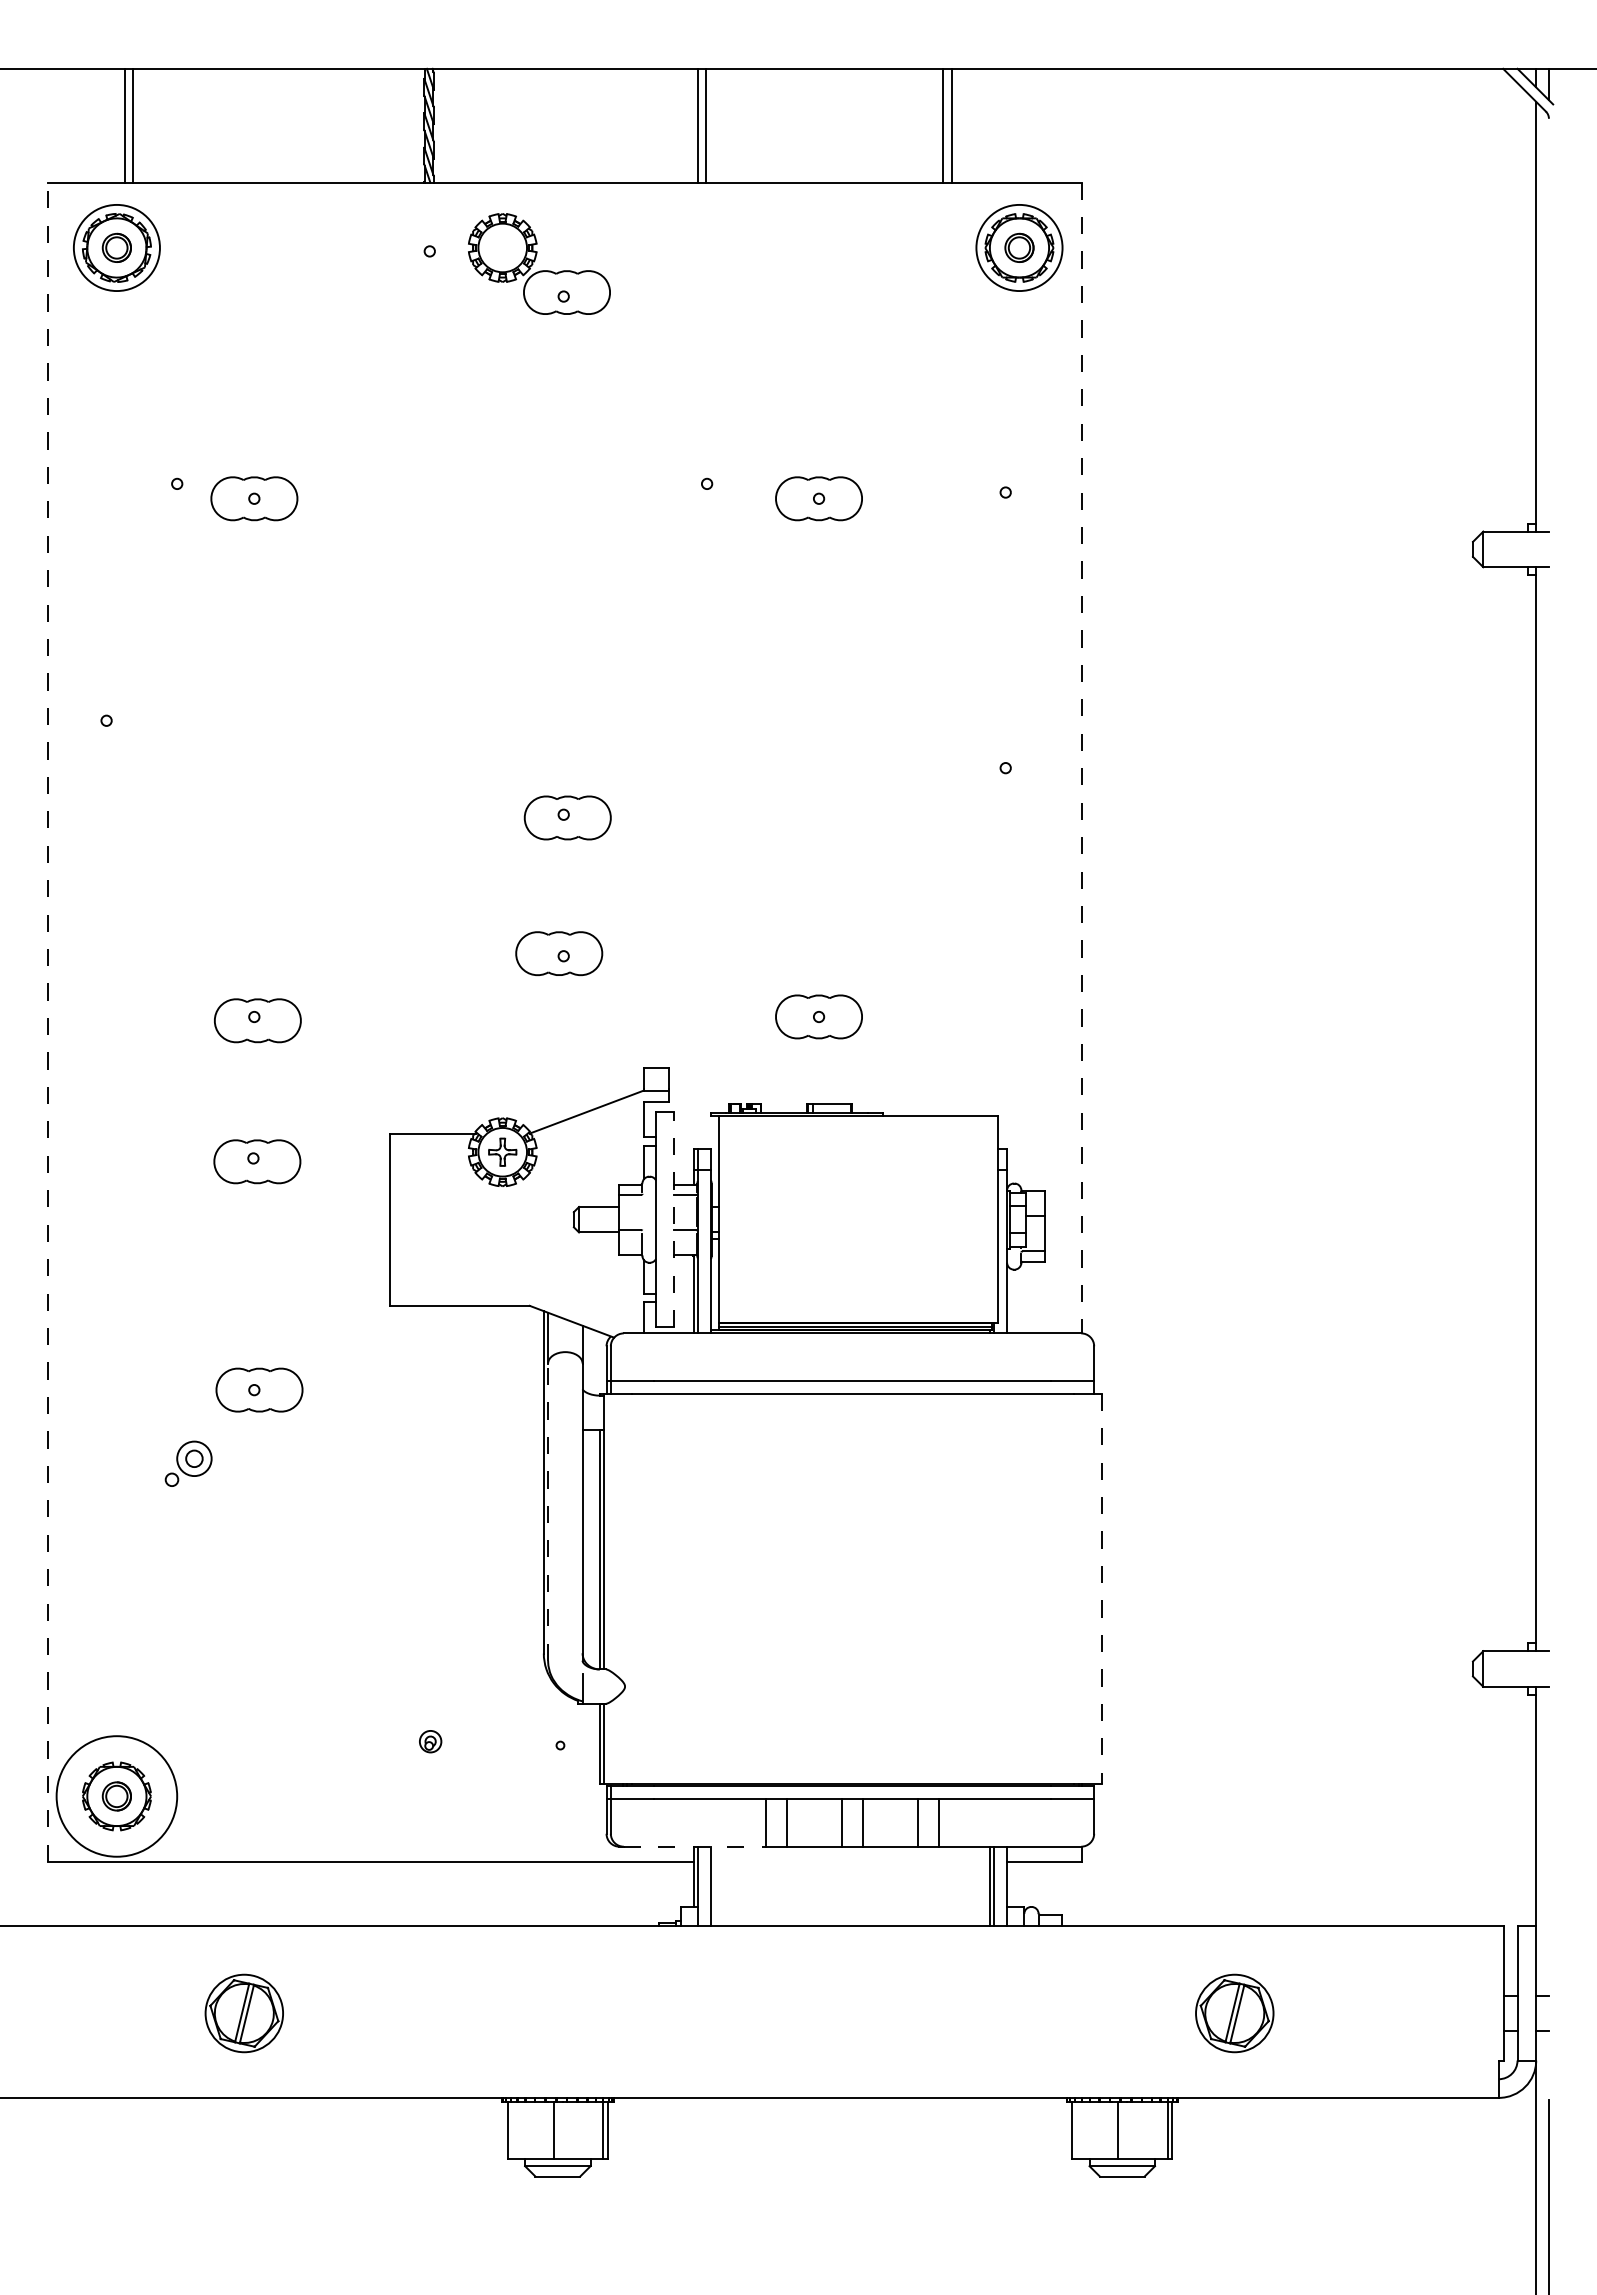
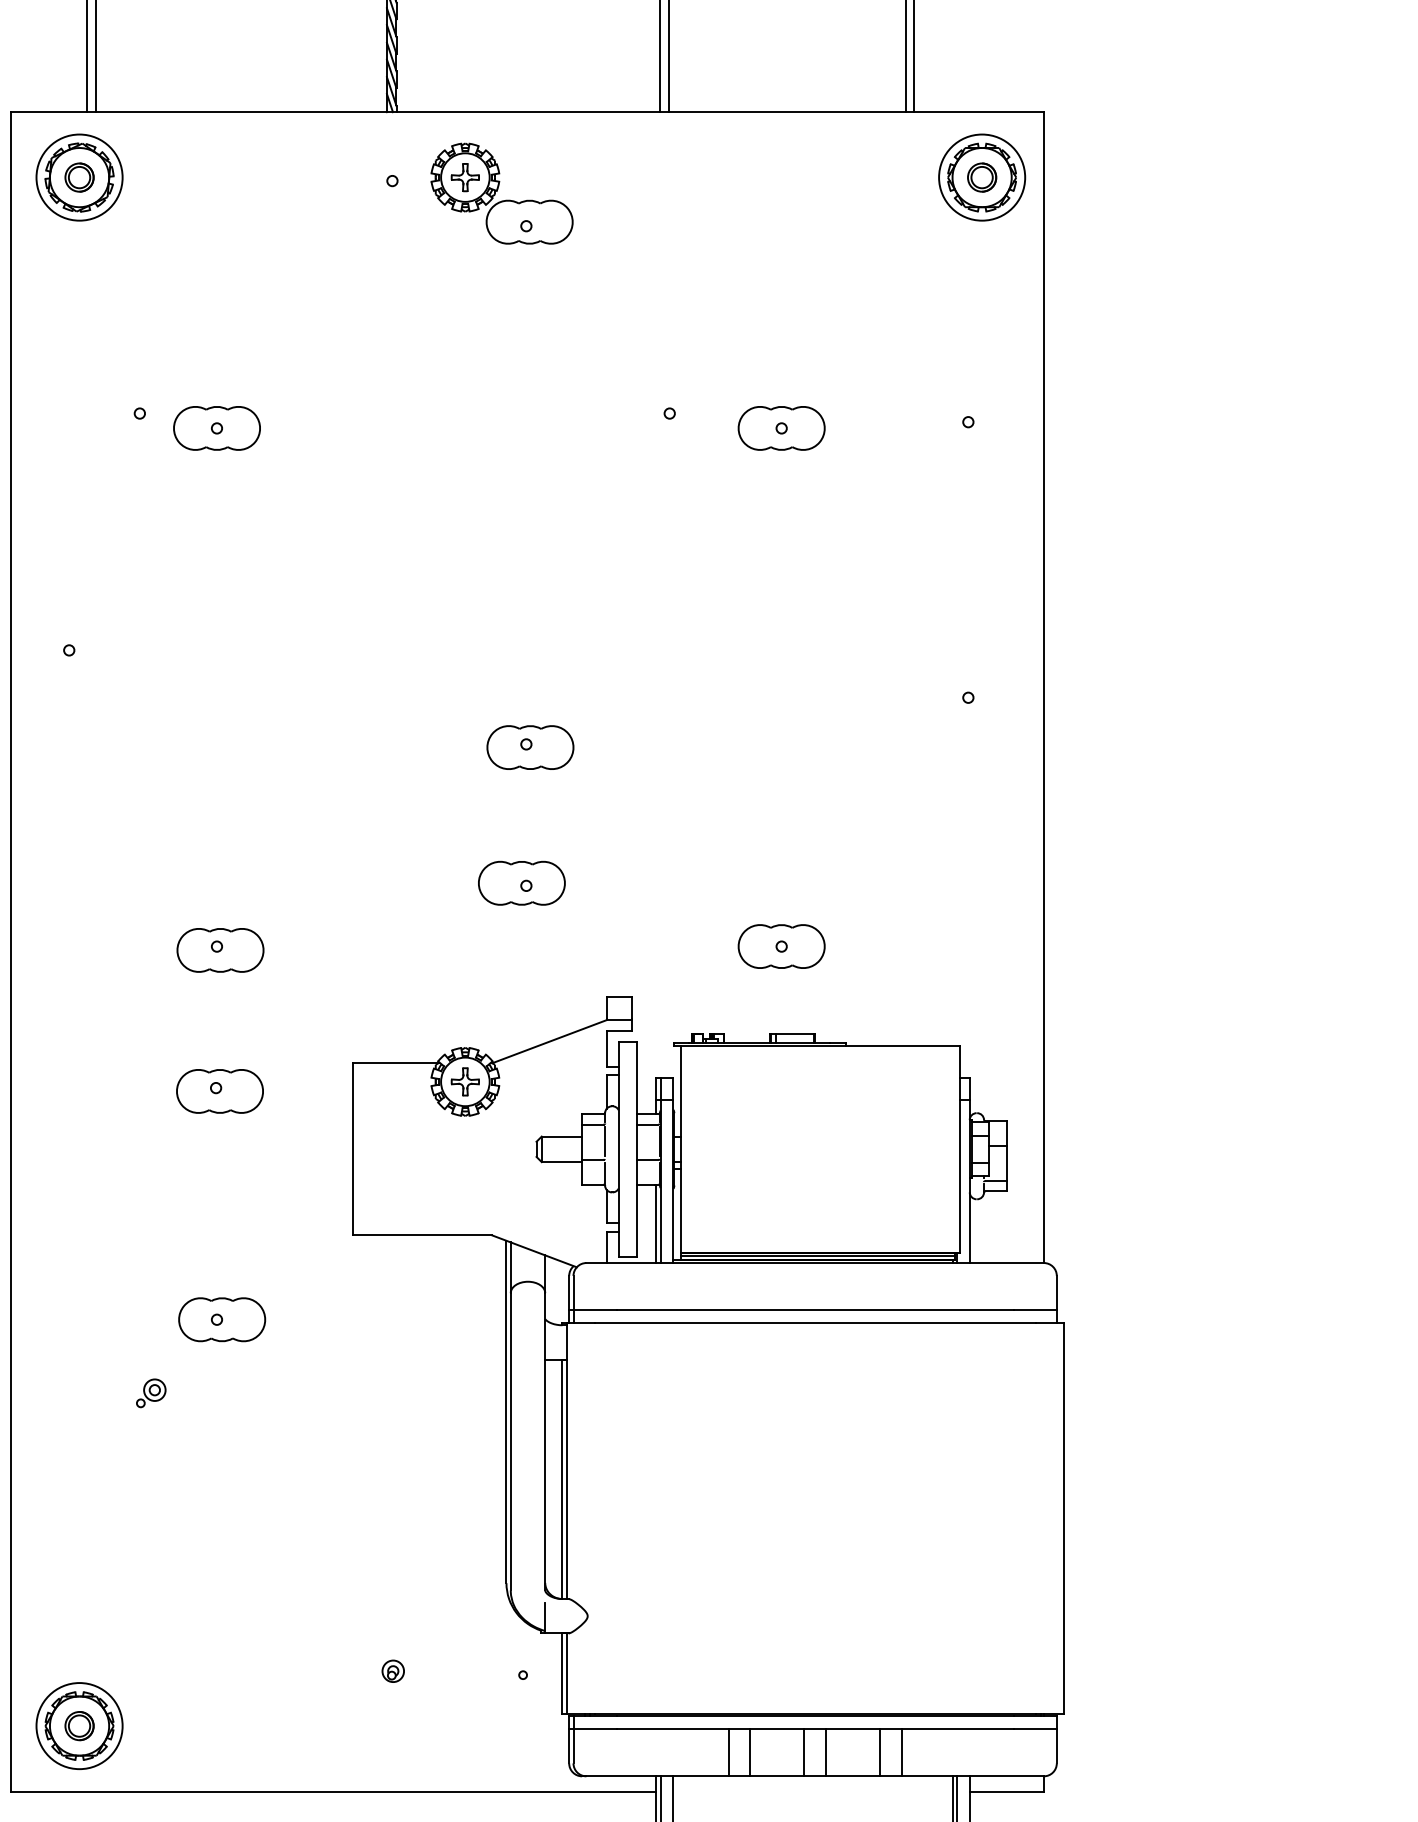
part: (502, 247) -> (465, 177), added
line: (1081, 758) -> (1044, 688), dashed -> solid
line: (48, 1022) -> (11, 952), dashed -> solid
line: (642, 1211) -> (605, 1141), added
line: (673, 1219) -> (636, 1149), dashed -> solid
part: (188, 1463) -> (151, 1393), size x0.62
line: (548, 1512) -> (511, 1442), dashed -> solid
line: (1101, 1589) -> (1064, 1519), dashed -> solid
circle: (116, 1796) -> (79, 1726), size x0.71
line: (695, 1846) -> (658, 1776), dashed -> solid

